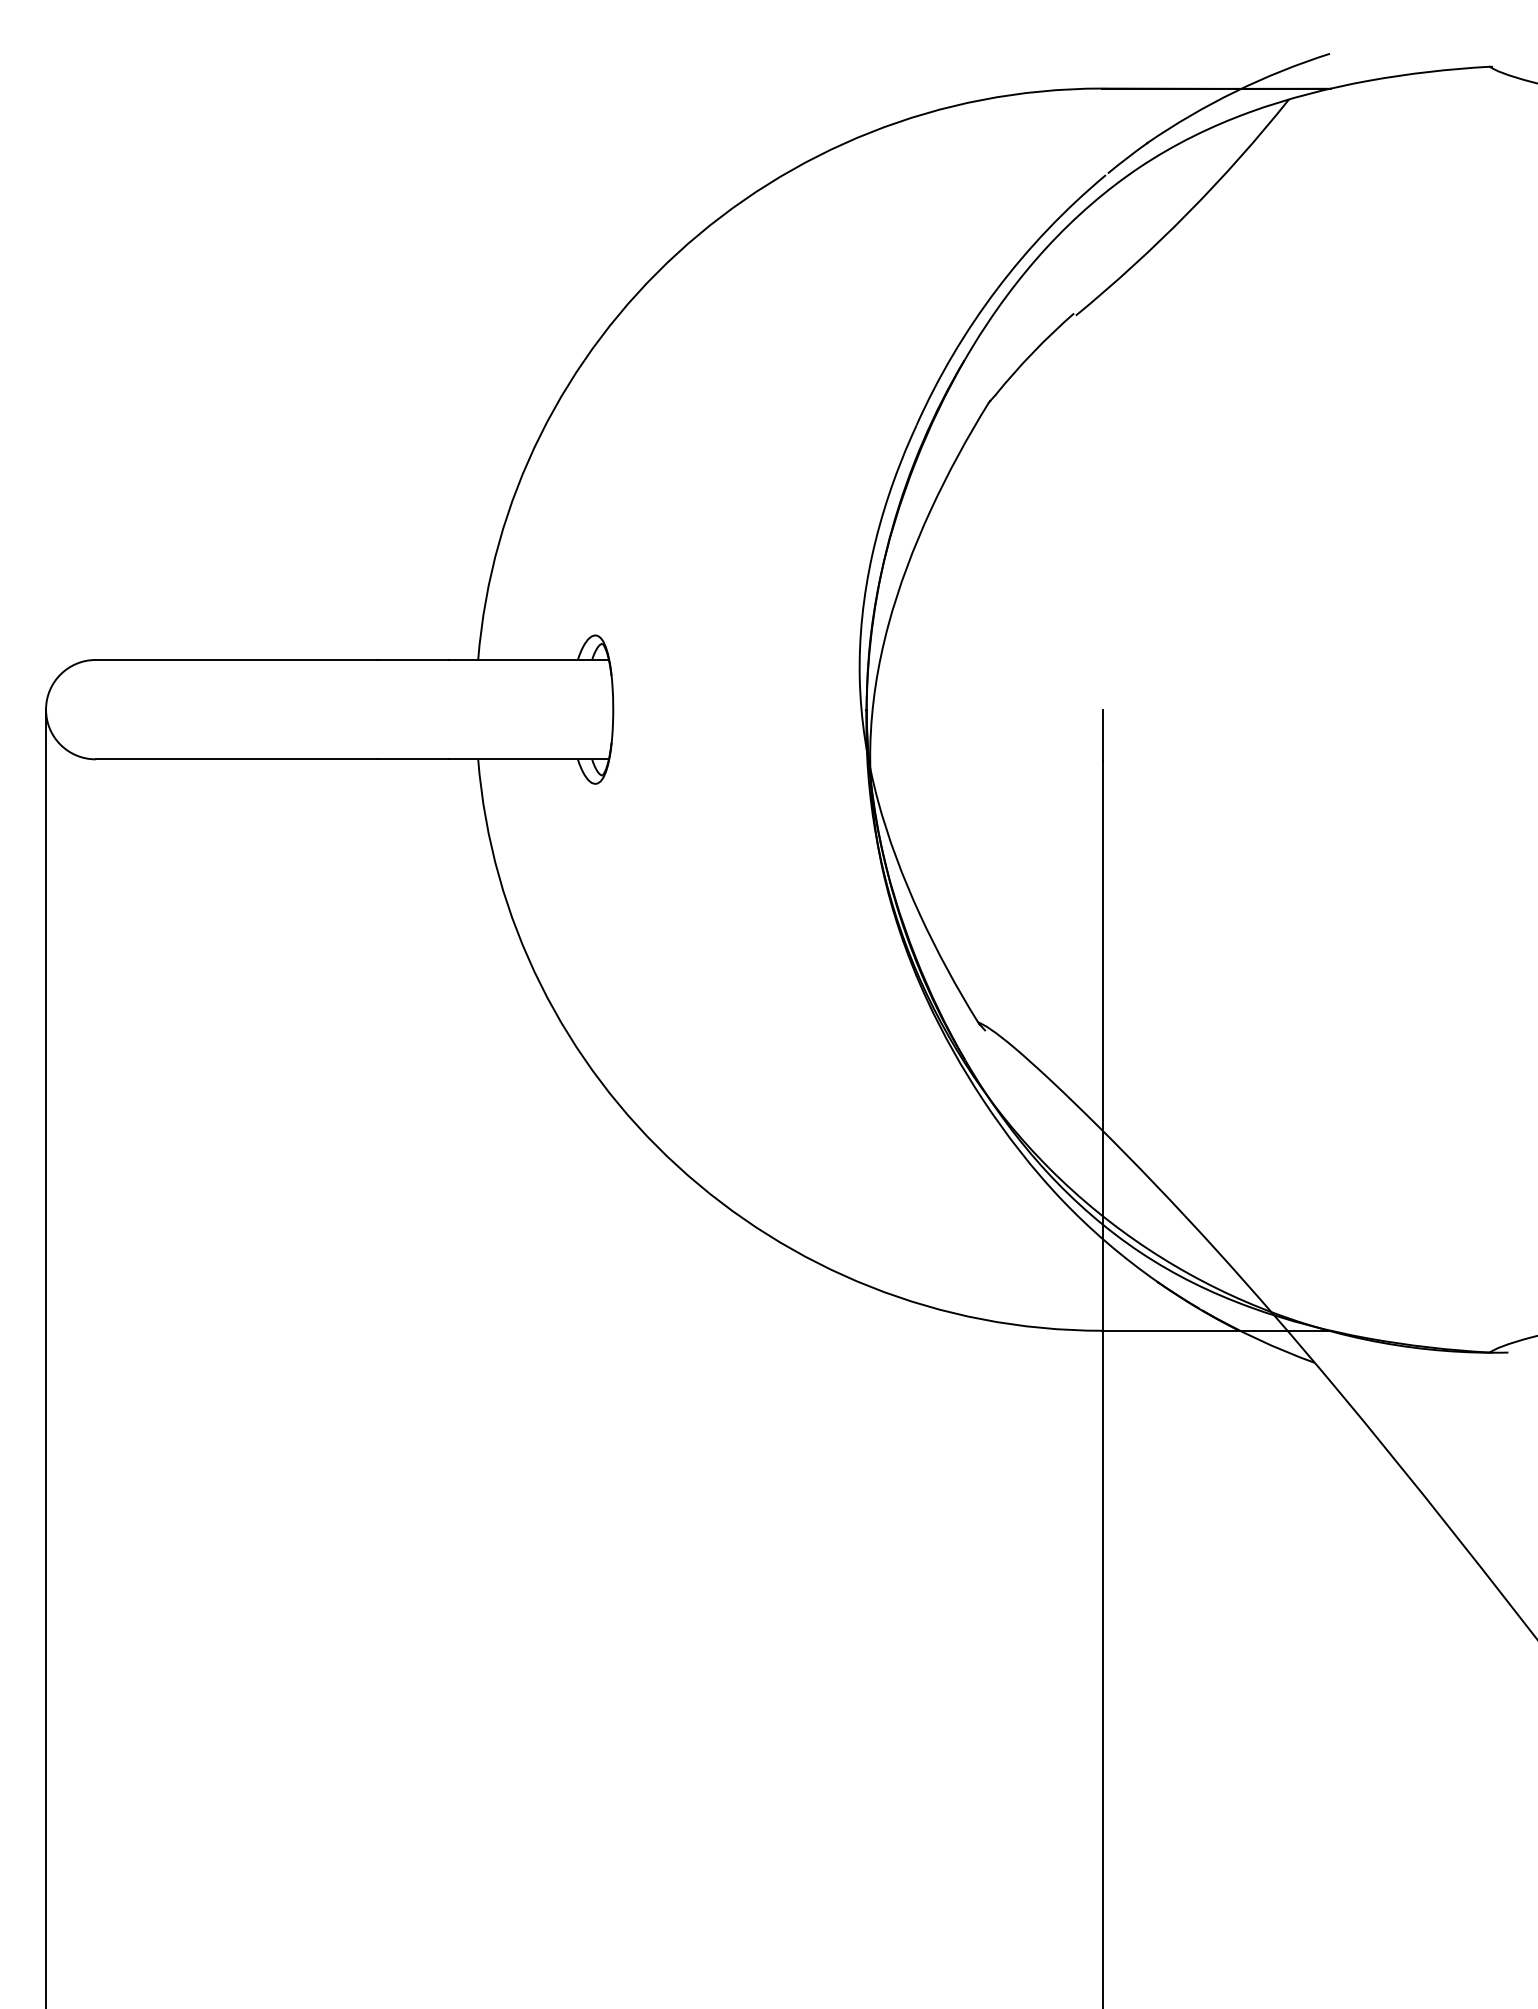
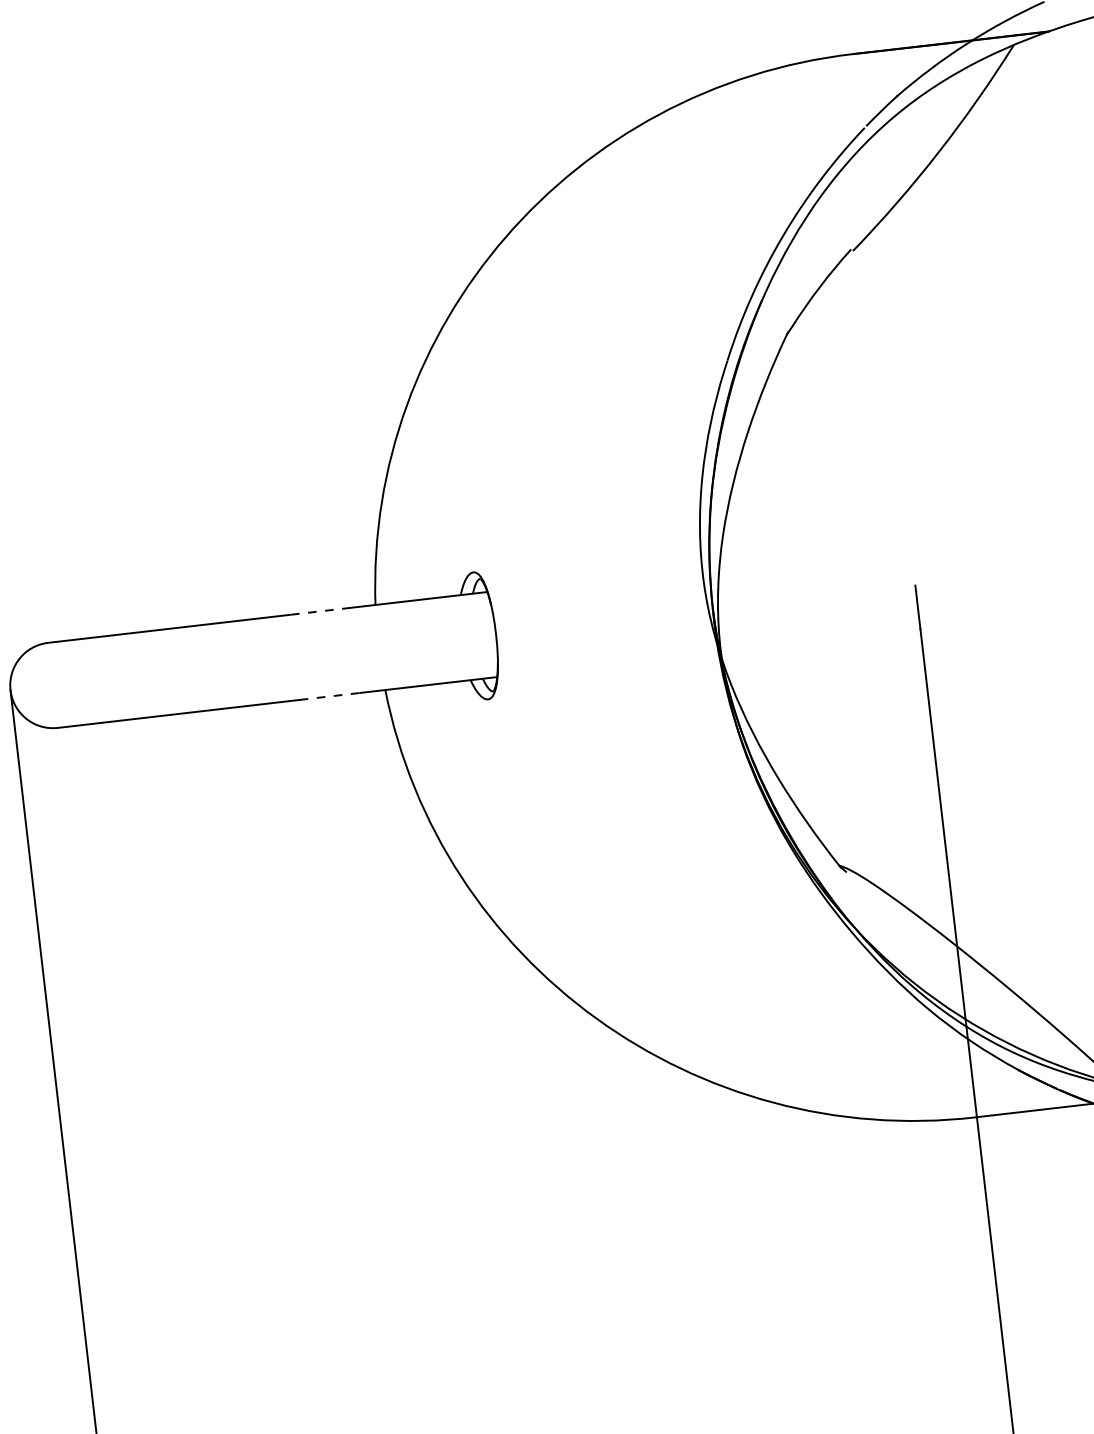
line: (413, 659) -> (320, 610), solid -> dashed
line: (414, 759) -> (330, 696), solid -> dashed

